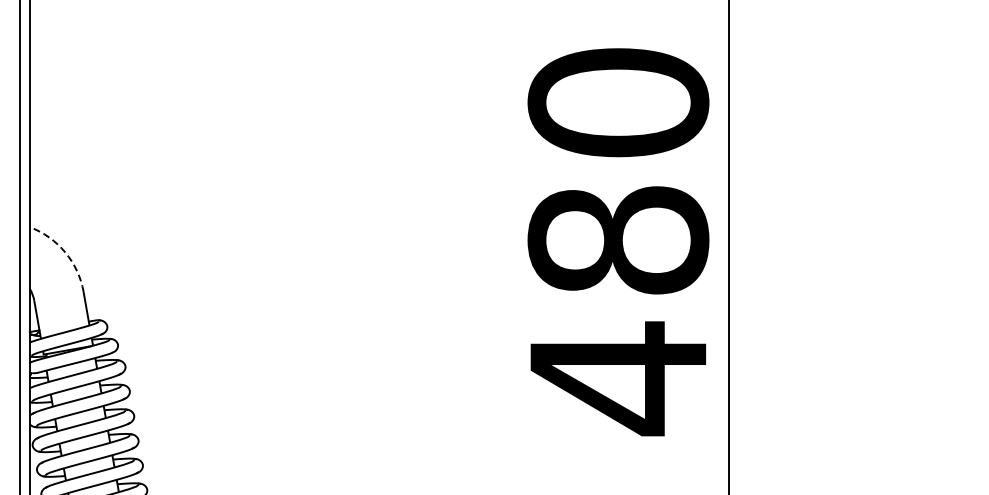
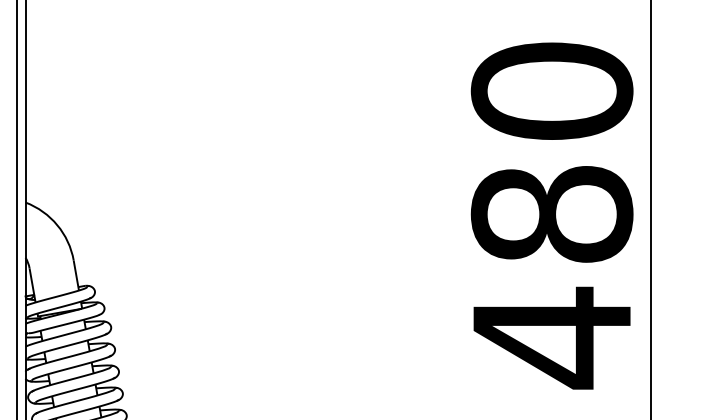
arc: (65, 252) -> (57, 225), dashed -> solid

